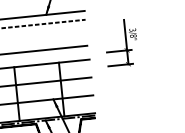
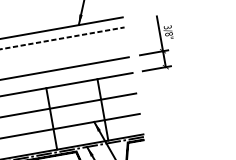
part: (121, 43) -> (156, 43), moved

